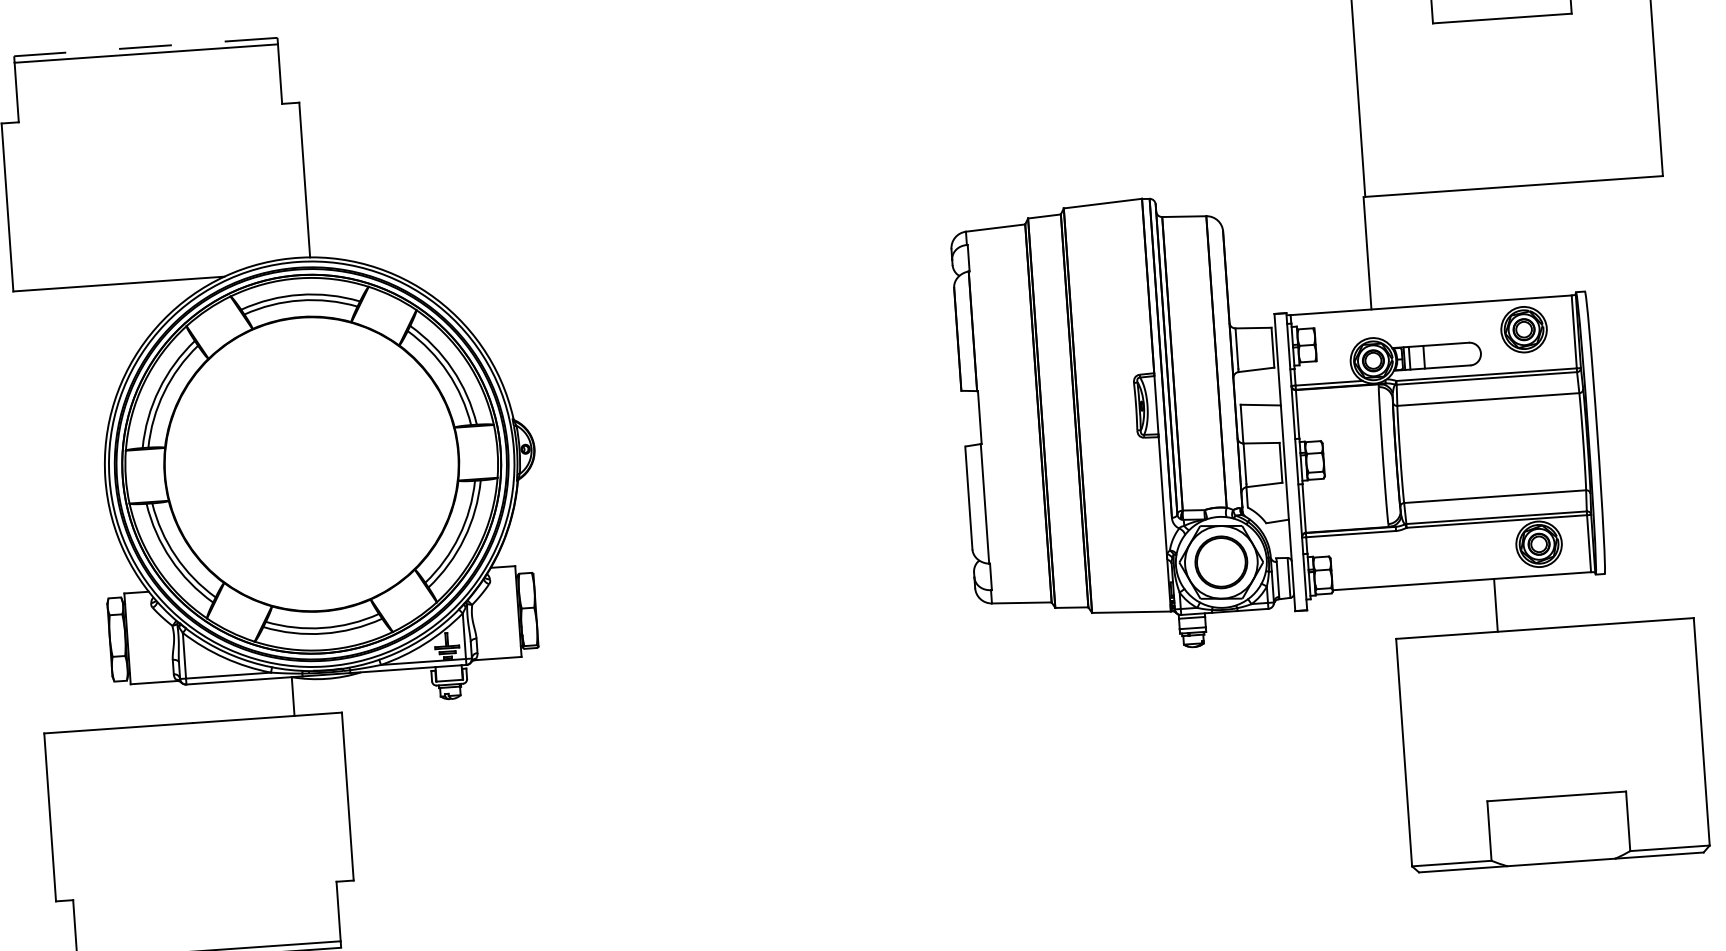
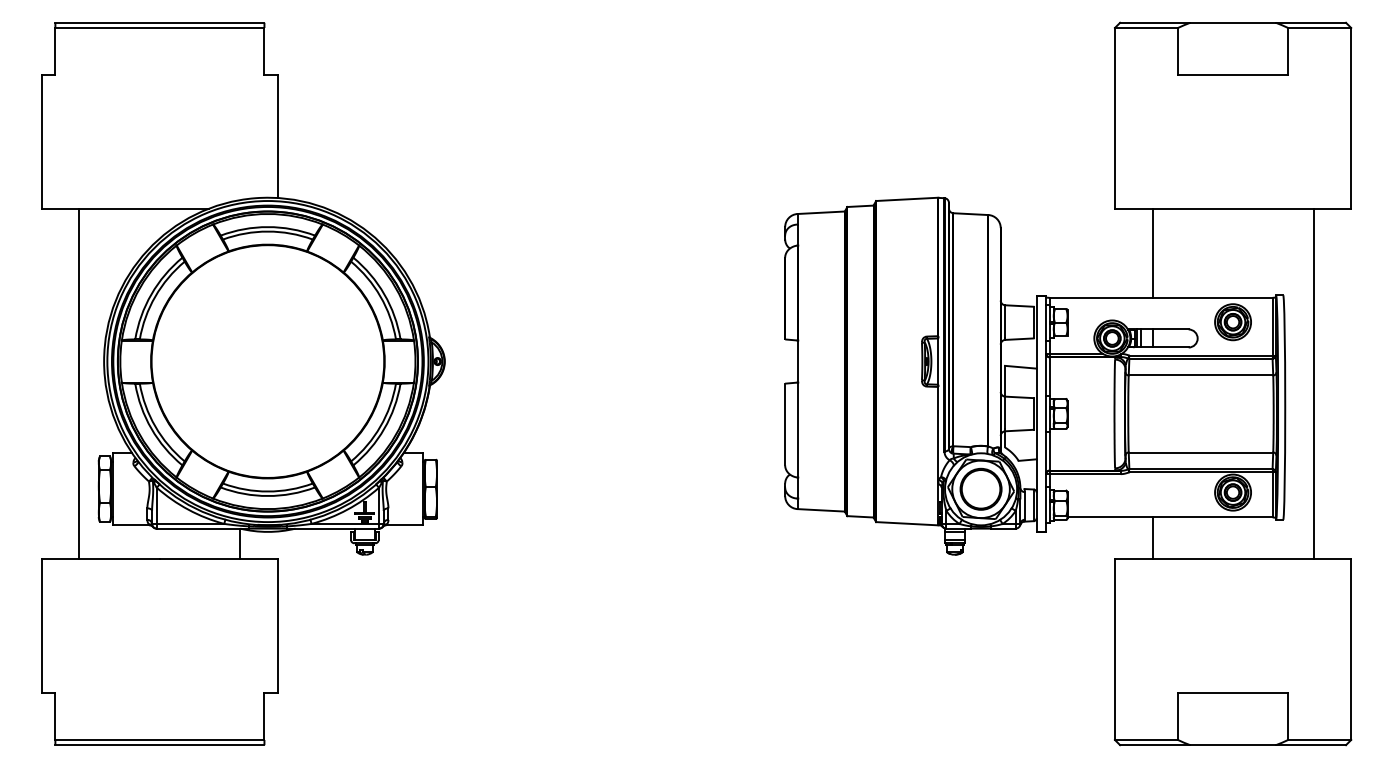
line: (145, 46) -> (159, 22), dashed -> solid
line: (1367, 252) -> (1152, 252), moved
line: (1630, 399) -> (1313, 383), added
line: (76, 508) -> (79, 383), added
line: (1495, 605) -> (1152, 538), moved

